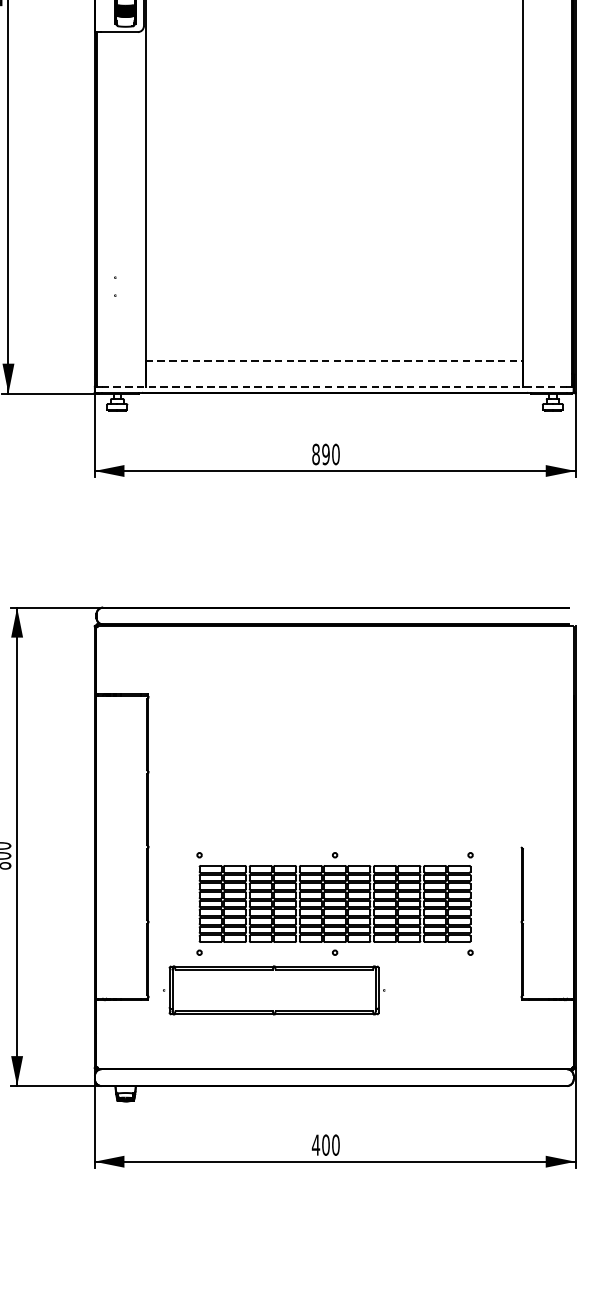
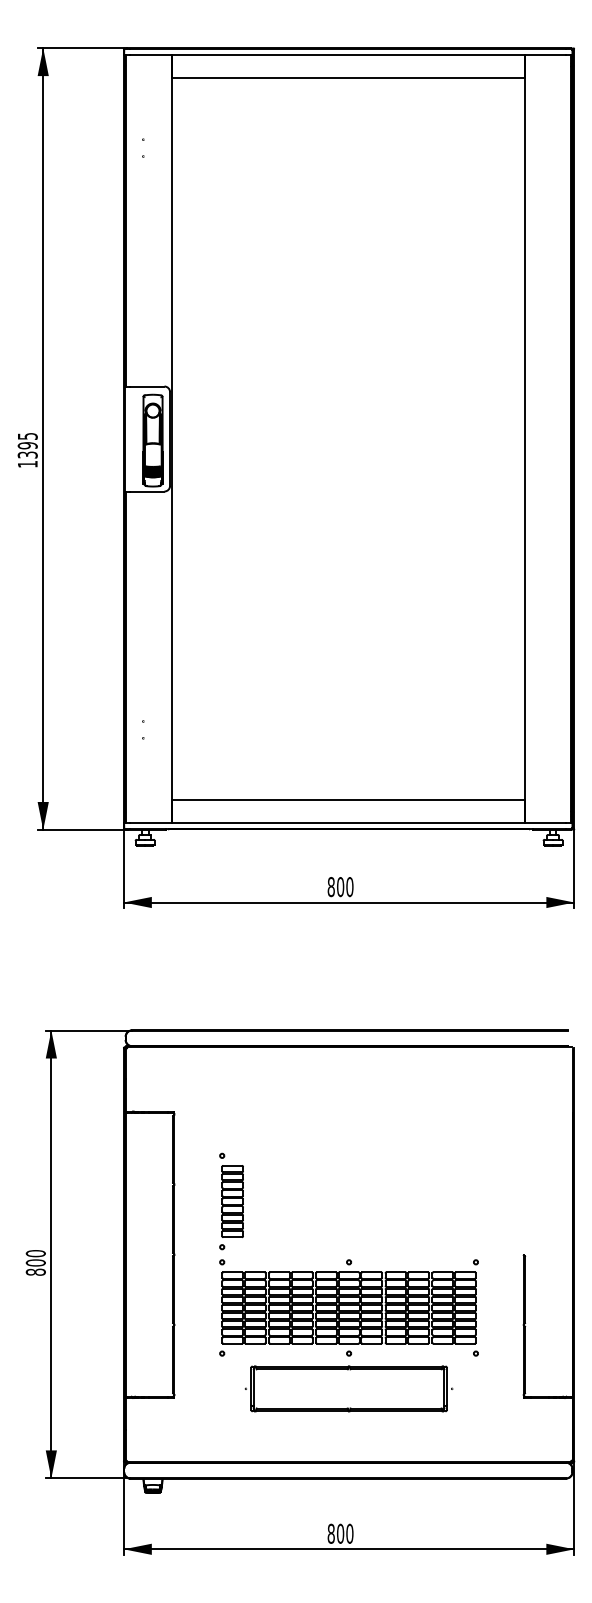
line: (334, 361) -> (348, 799), dashed -> solid
line: (334, 386) -> (348, 823), dashed -> solid
text: (325, 454) -> (340, 887), 890 -> 800
part: (209, 790) -> (231, 1201), added
part: (273, 989) -> (348, 1388), moved
text: (316, 1144) -> (331, 1533), 400 -> 800

